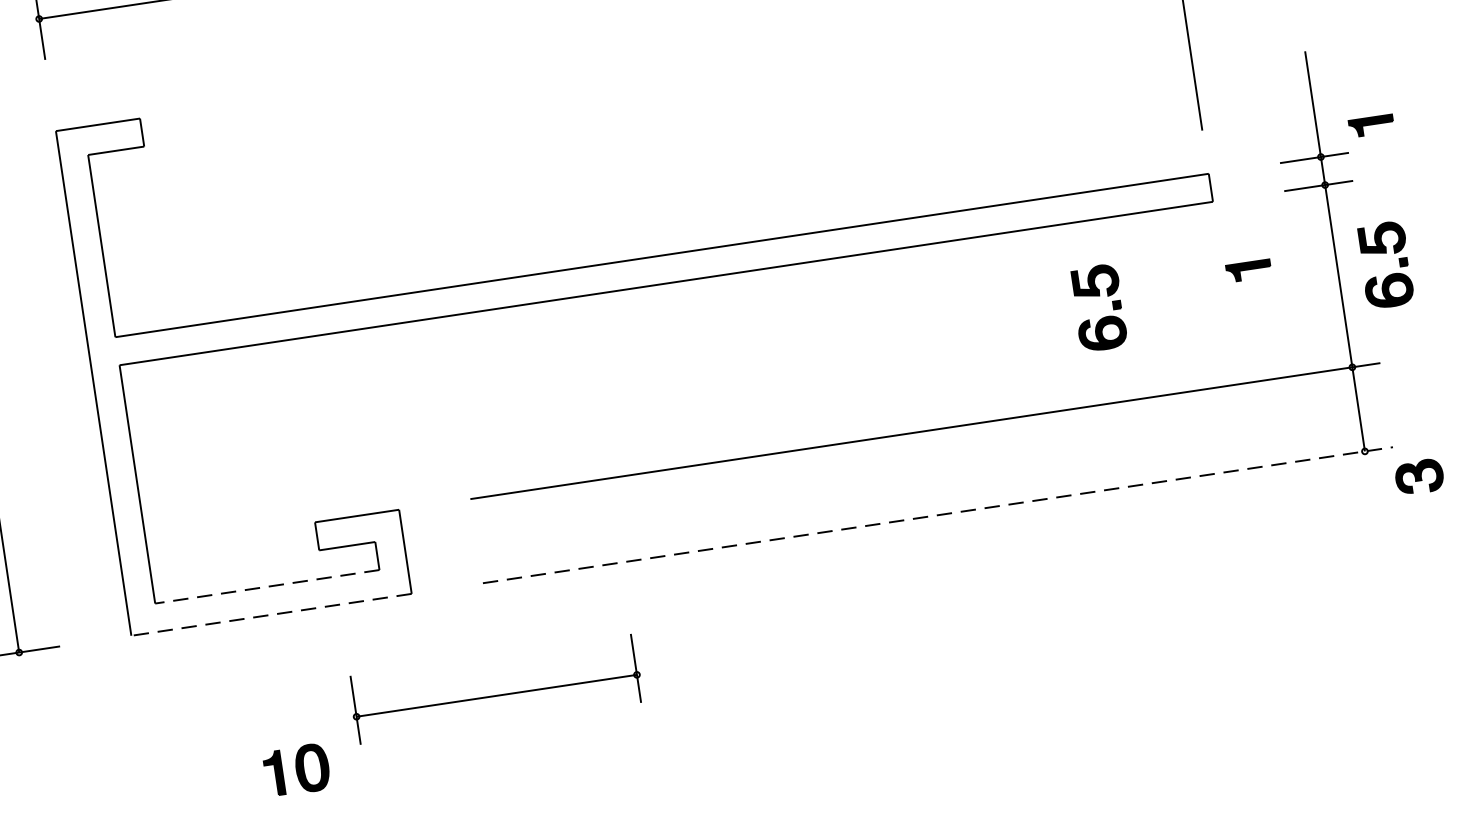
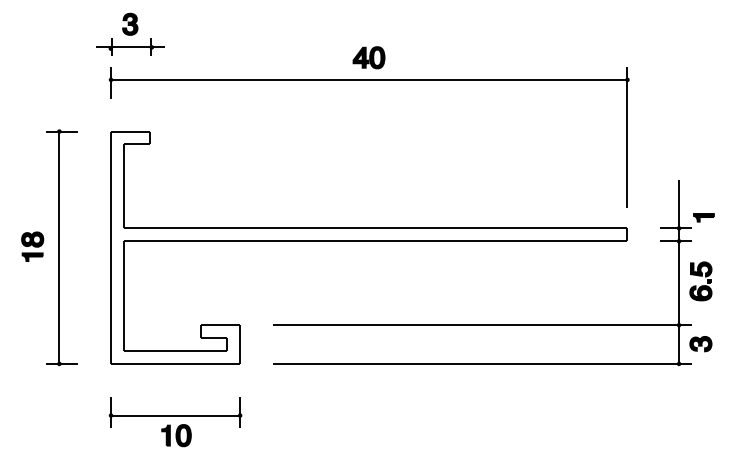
part: (1247, 270) -> (638, 274), removed
part: (1098, 308) -> (568, 281), removed
part: (1418, 477) -> (700, 344), moved
line: (937, 514) -> (482, 363), dashed -> solid
line: (267, 587) -> (175, 351), dashed -> solid
line: (271, 613) -> (175, 363), dashed -> solid
part: (495, 689) -> (175, 412), moved

